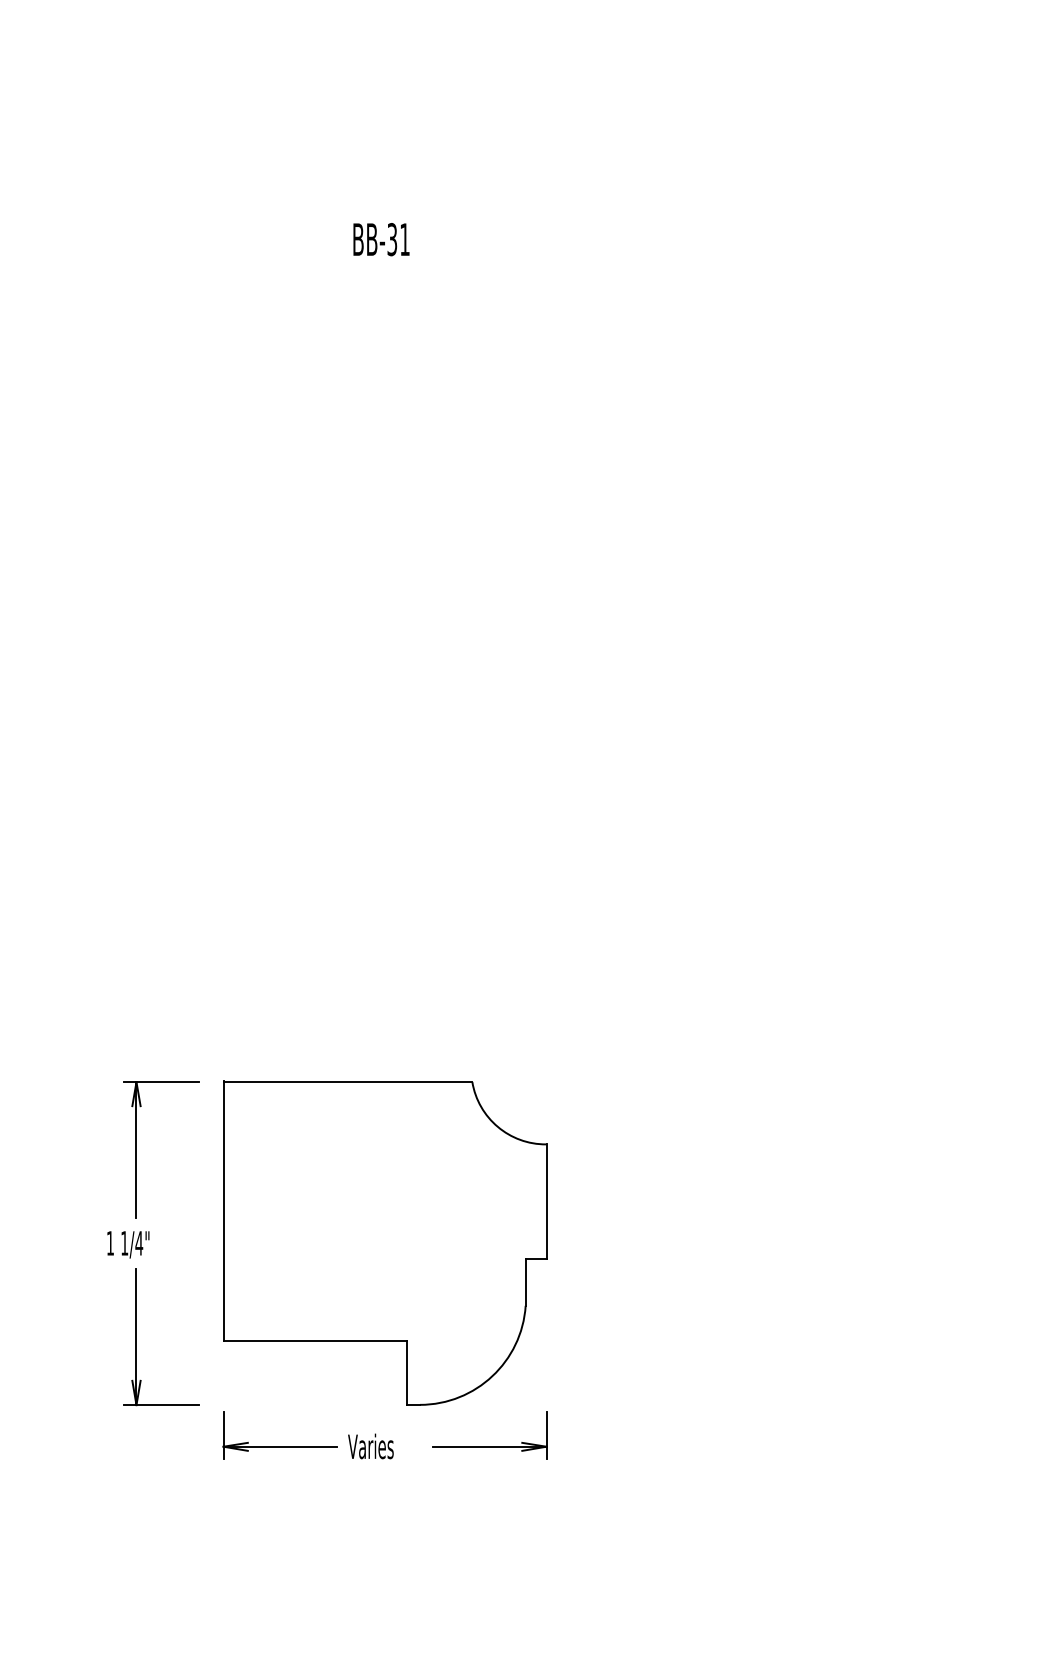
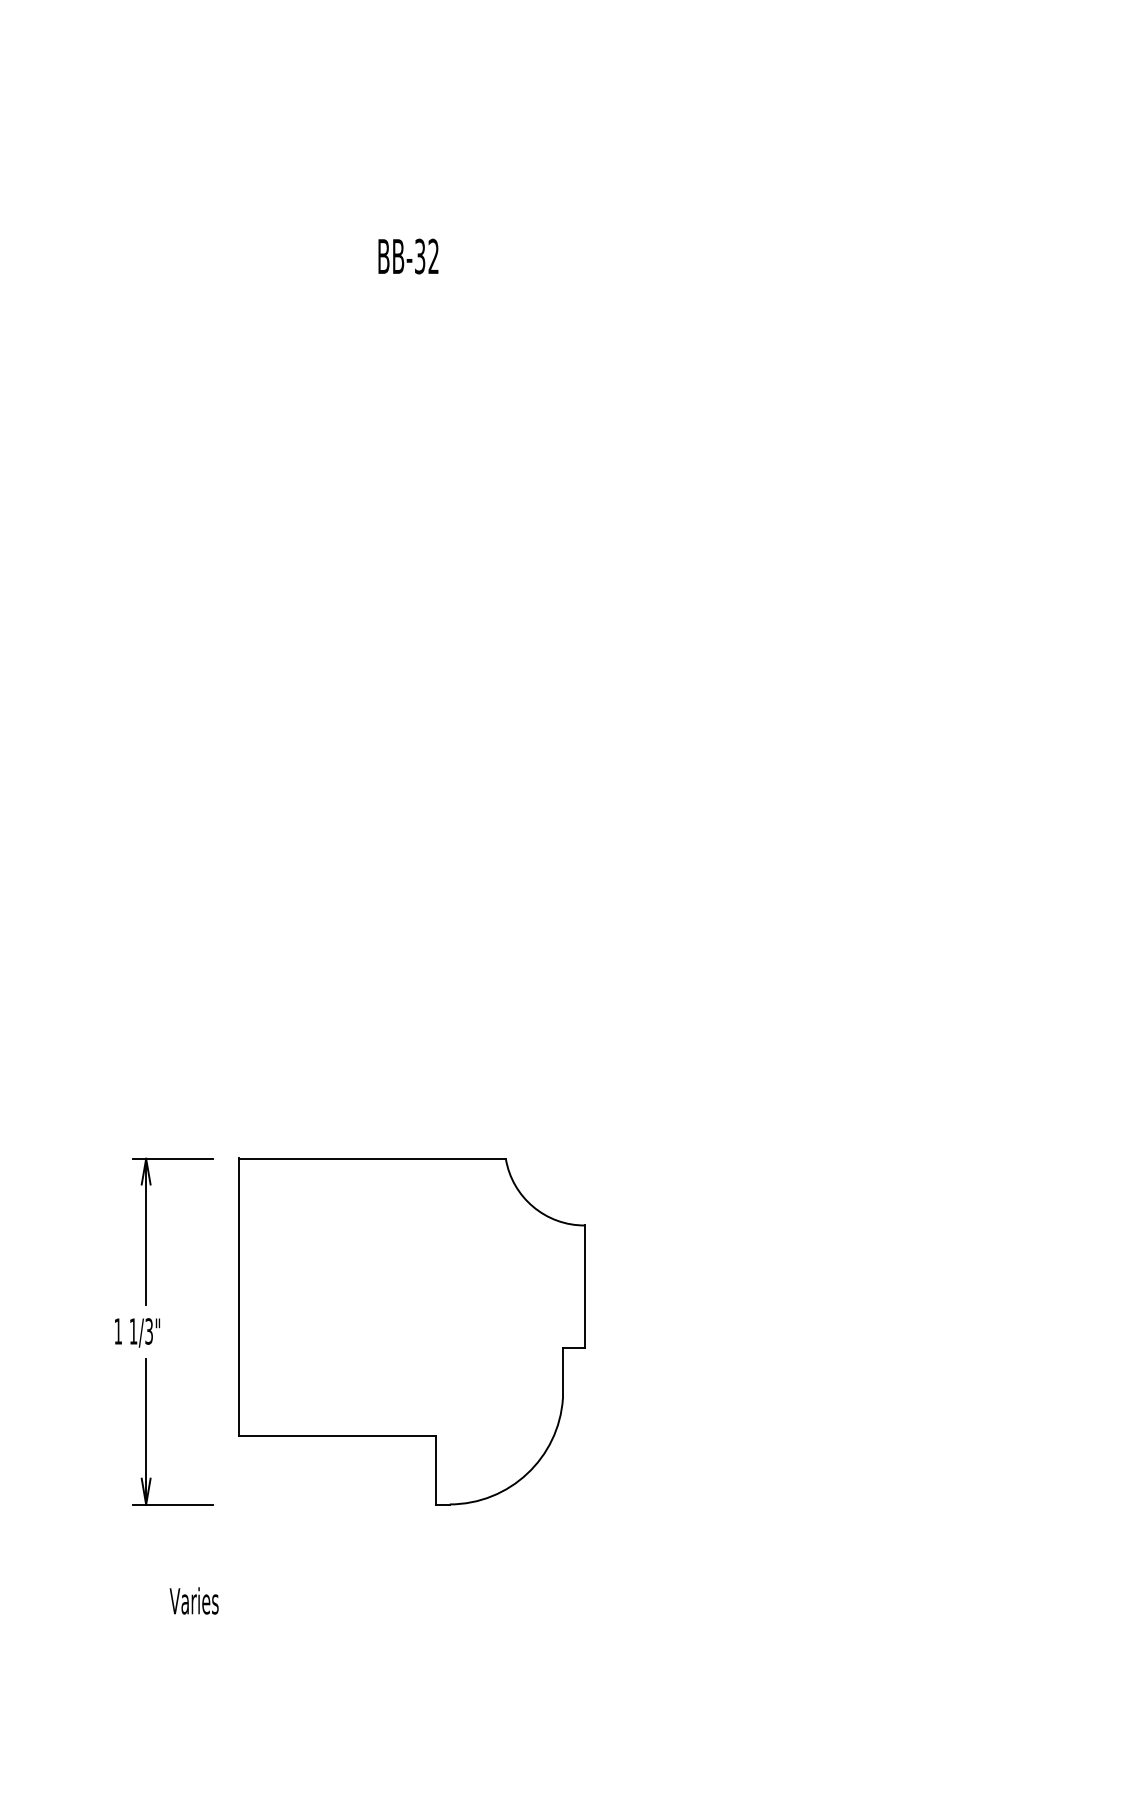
text: (404, 238) -> (433, 255), BB-31 -> BB-32
text: (138, 1243) -> (148, 1331), 1/4" -> 1/3"
part: (279, 1446) -> (299, 1548), removed
text: (370, 1446) -> (193, 1600), moved
part: (489, 1446) -> (524, 1548), removed

